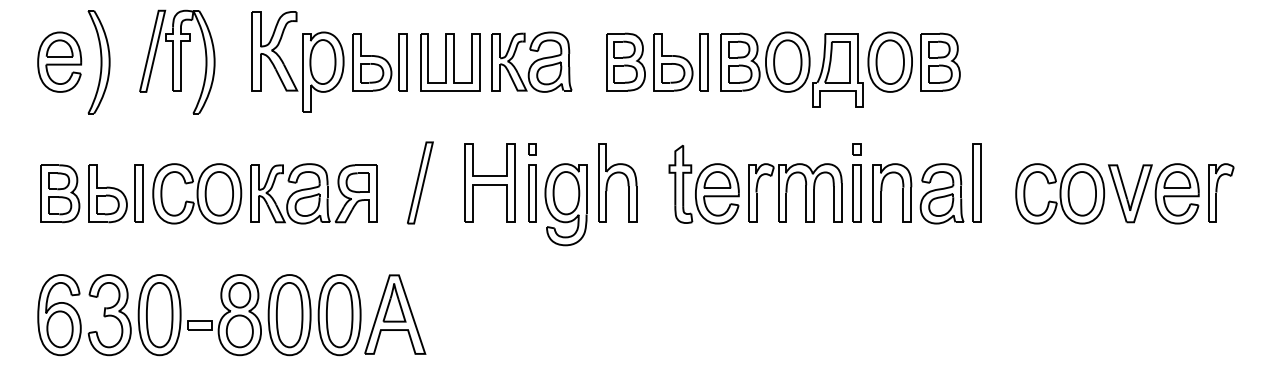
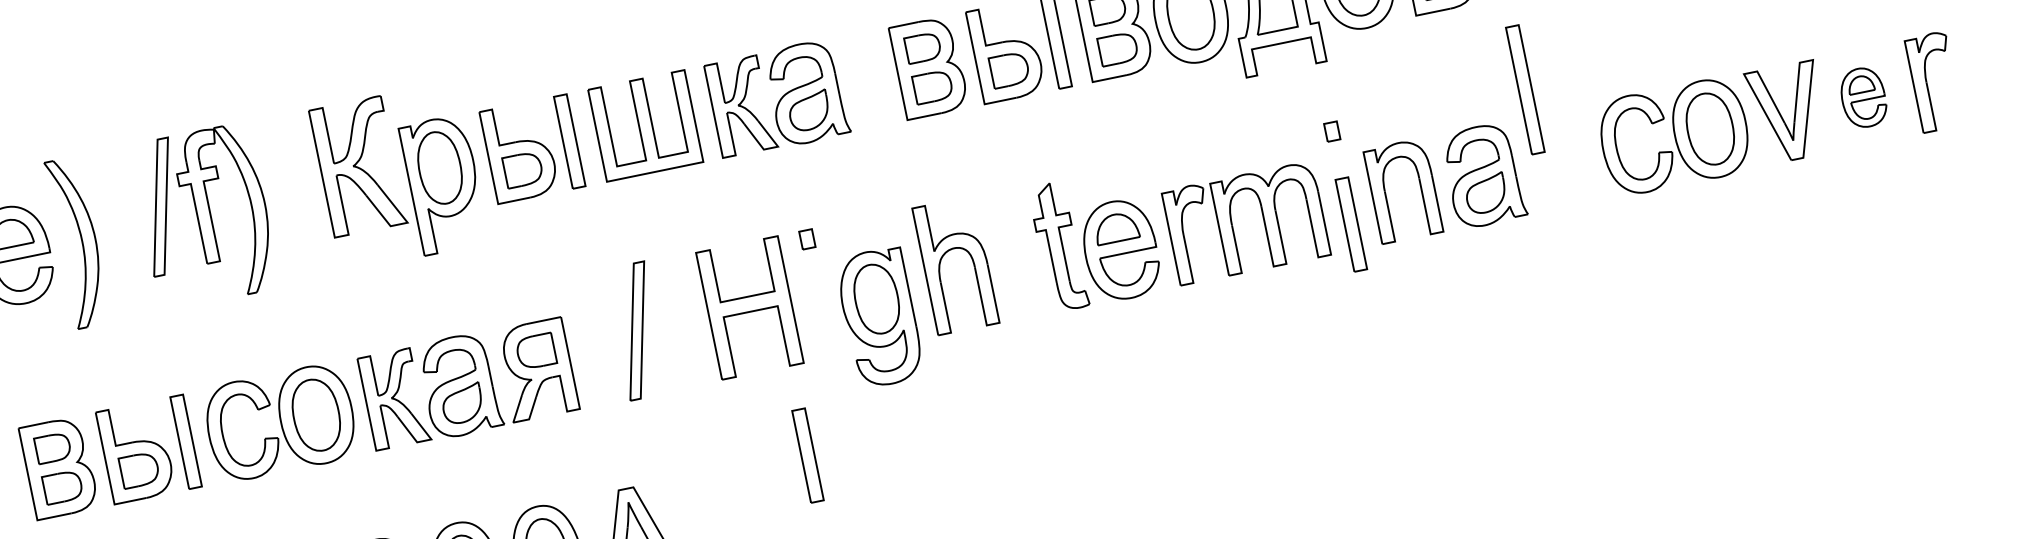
part: (976, 182) -> (1524, 89), moved
part: (532, 193) -> (807, 455), moved
part: (856, 193) -> (1349, 224), moved
part: (1176, 193) -> (1862, 97), size x0.6

